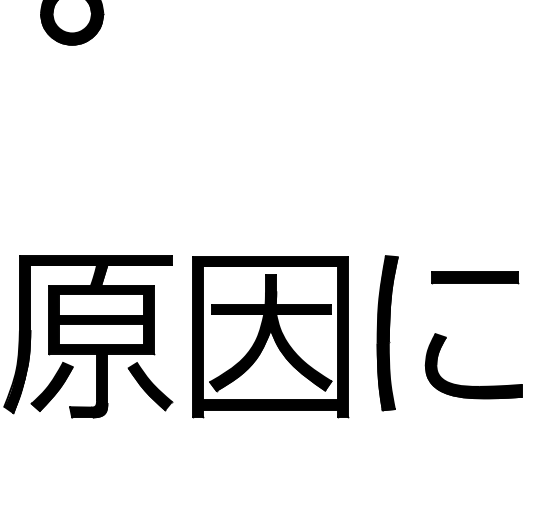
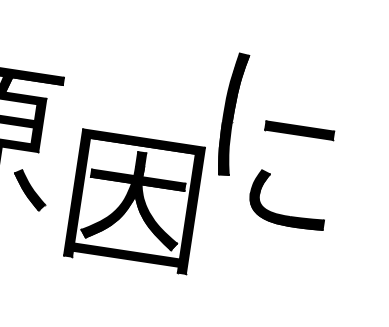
part: (387, 333) -> (231, 114), moved
part: (270, 337) -> (134, 201), moved
part: (150, 386) -> (29, 190), moved

